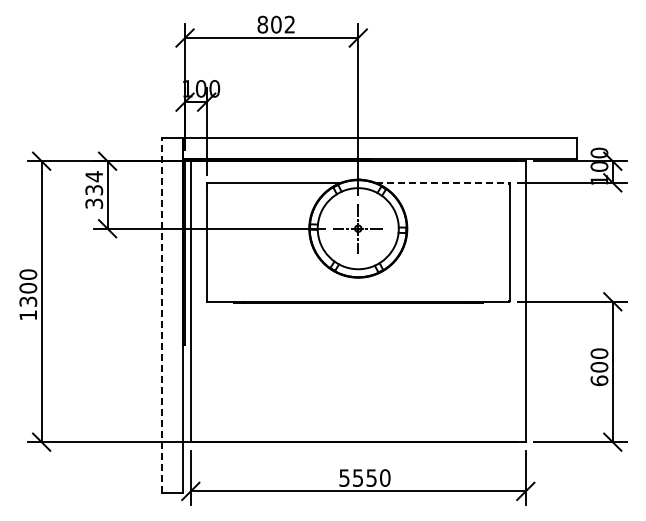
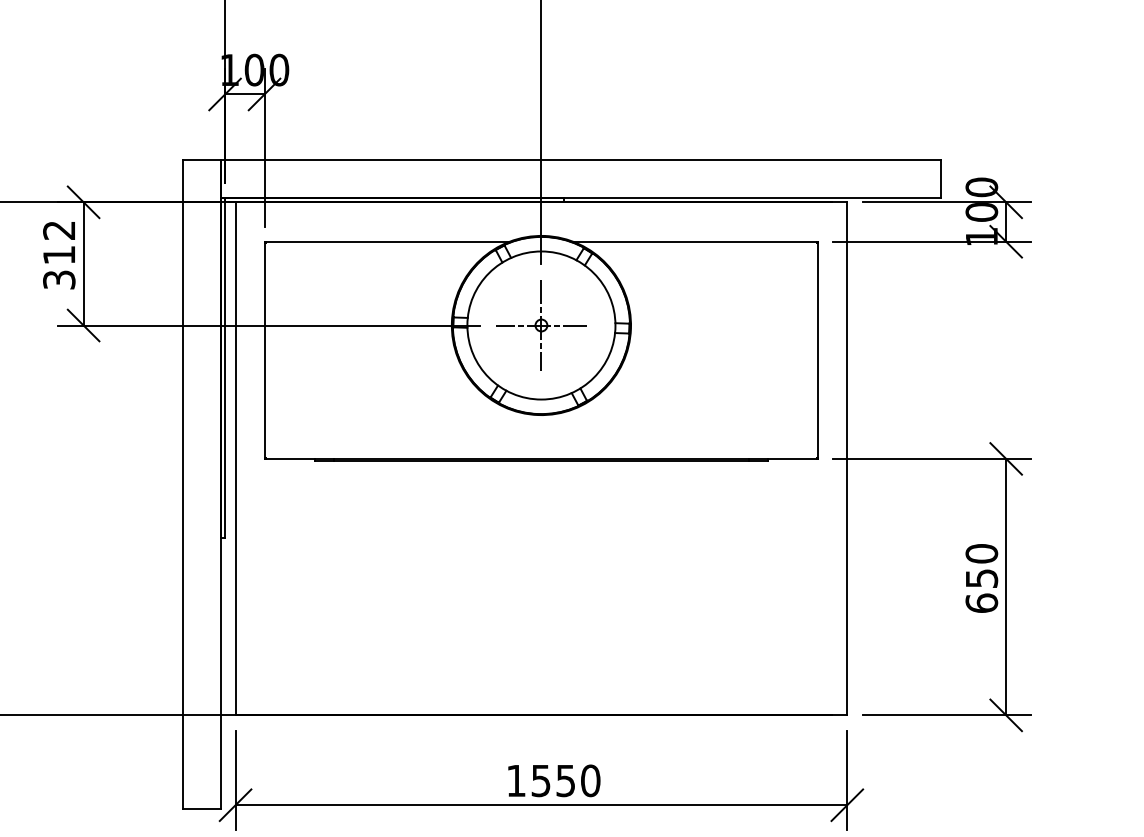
line: (442, 182) -> (695, 241), dashed -> solid
text: (94, 183) -> (59, 242), 334 -> 312
line: (161, 315) -> (182, 484), dashed -> solid
text: (599, 367) -> (981, 578), 600 -> 650
text: (344, 477) -> (516, 779), 5550 -> 1550

